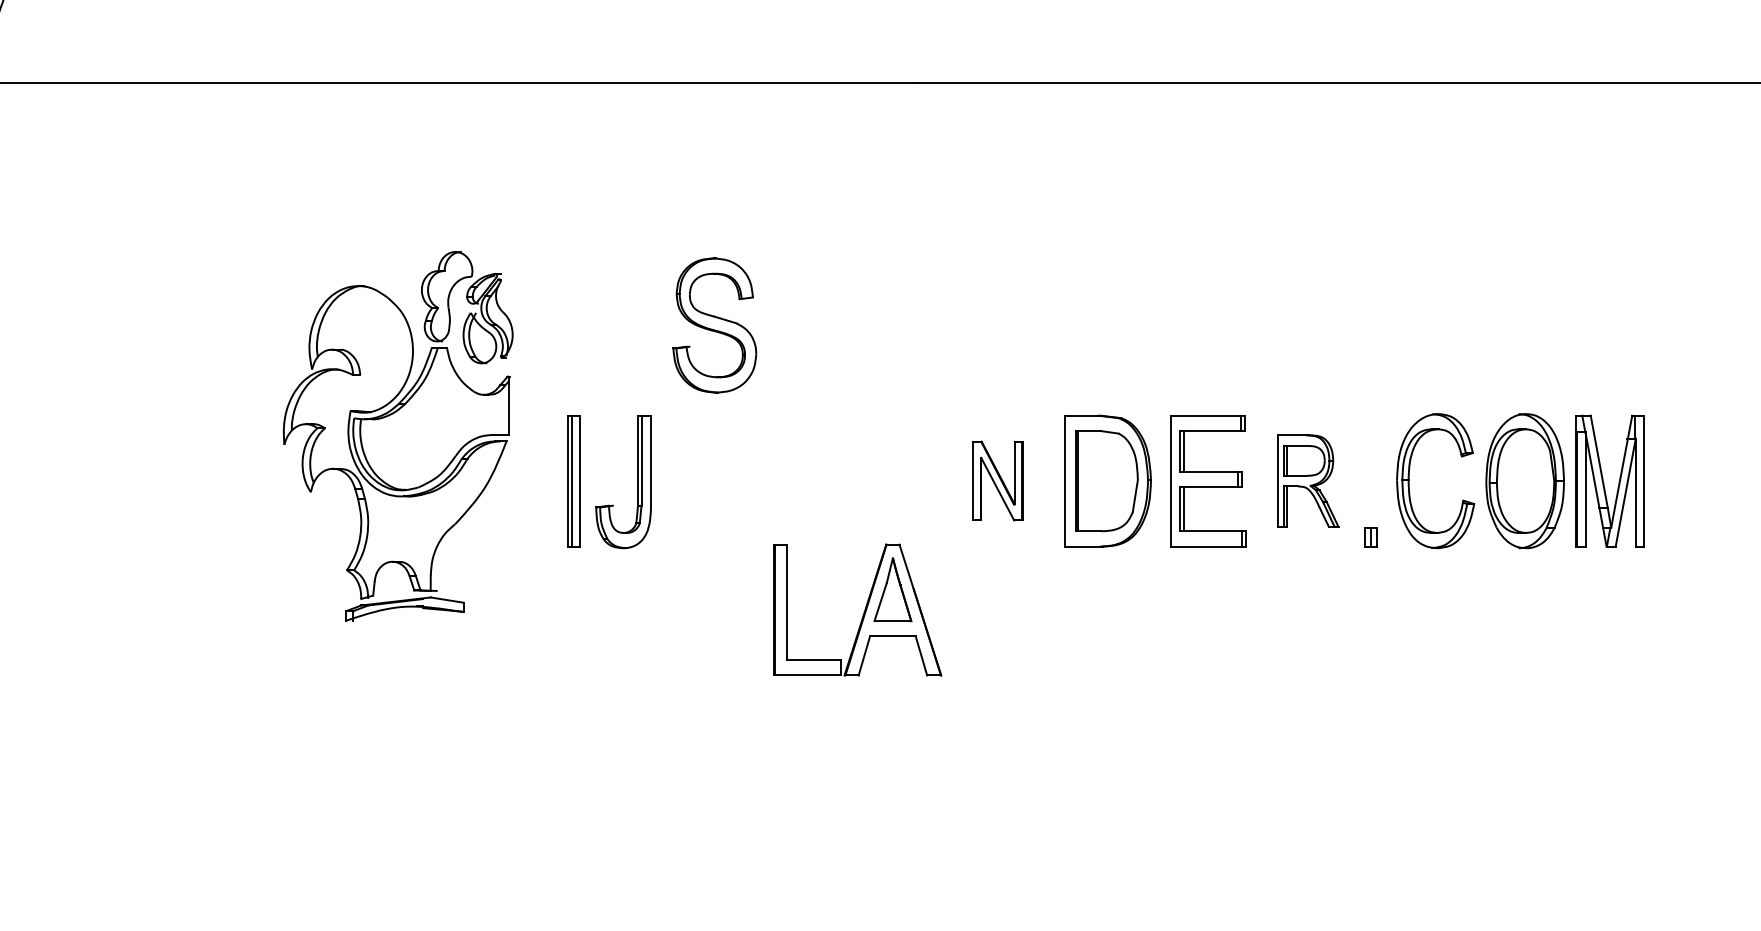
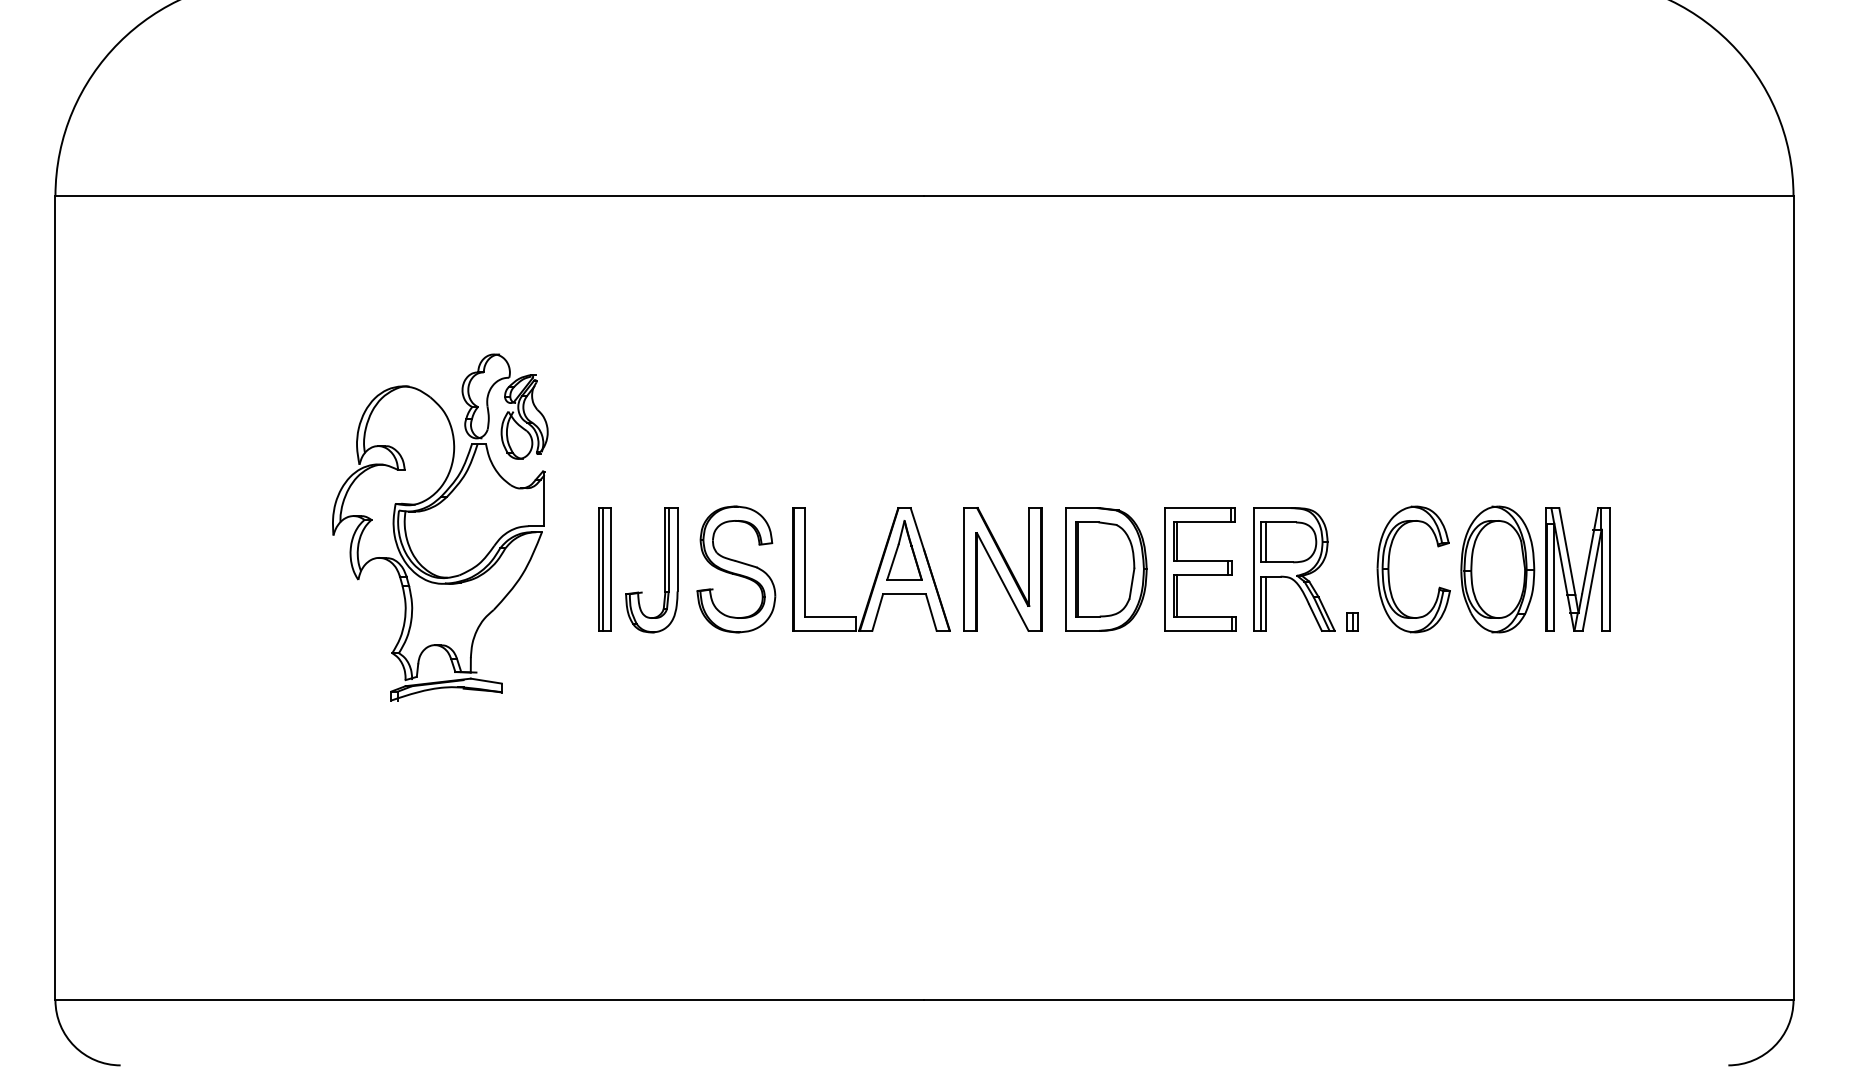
part: (714, 325) -> (736, 569), moved
part: (997, 481) -> (1002, 569), size x1.67
part: (1308, 481) -> (1294, 569), size x1.43
part: (857, 610) -> (871, 569), moved

